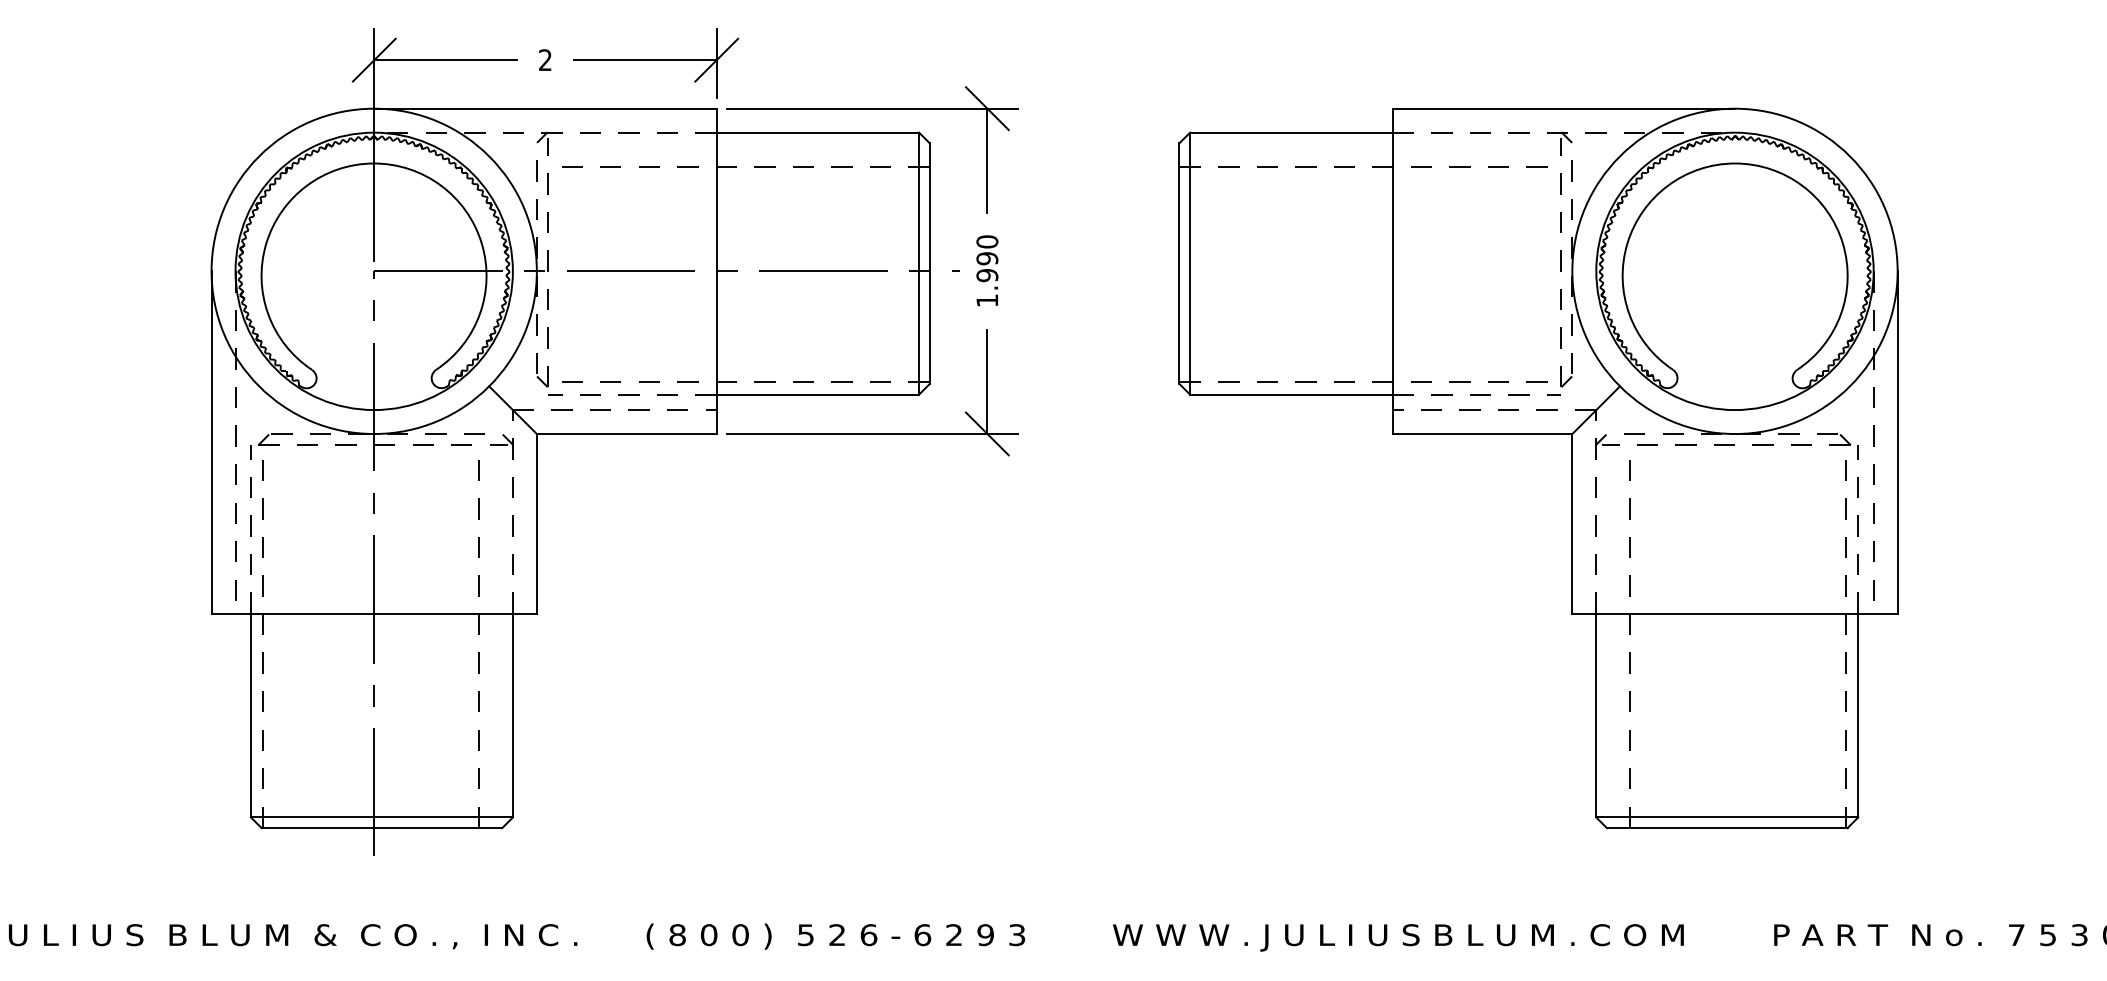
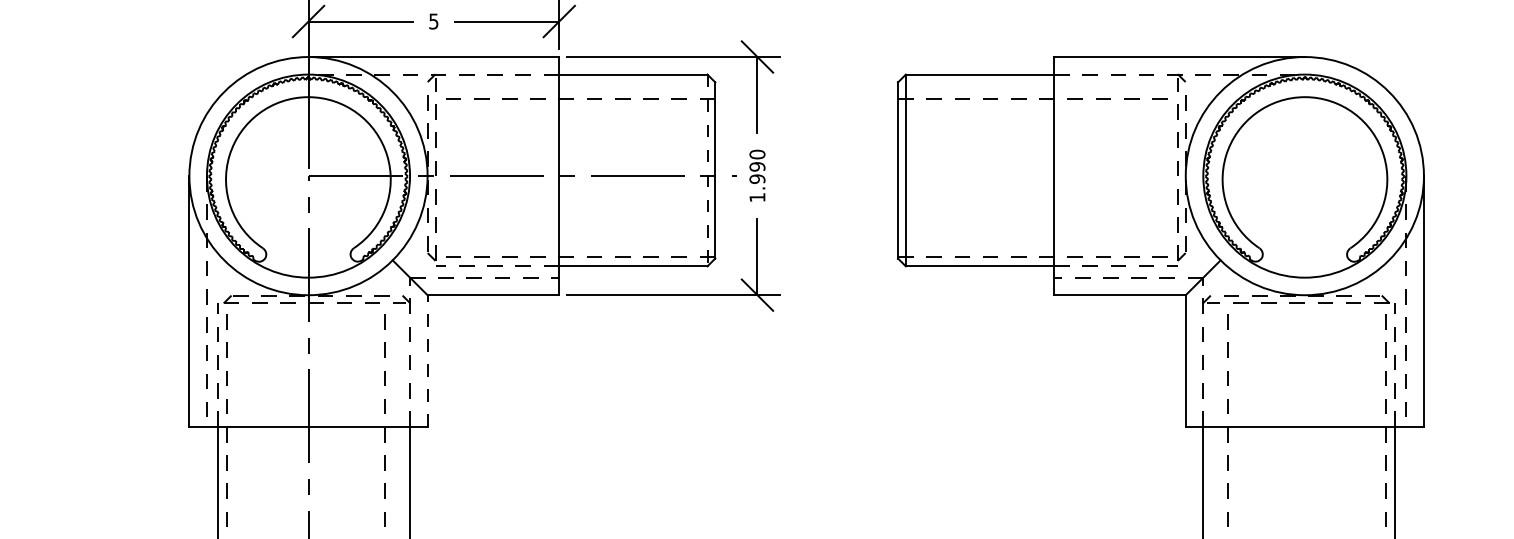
text: (545, 60) -> (433, 21), 2 -> 5
line: (919, 263) -> (707, 170), solid -> dashed
line: (536, 523) -> (427, 360), solid -> dashed

